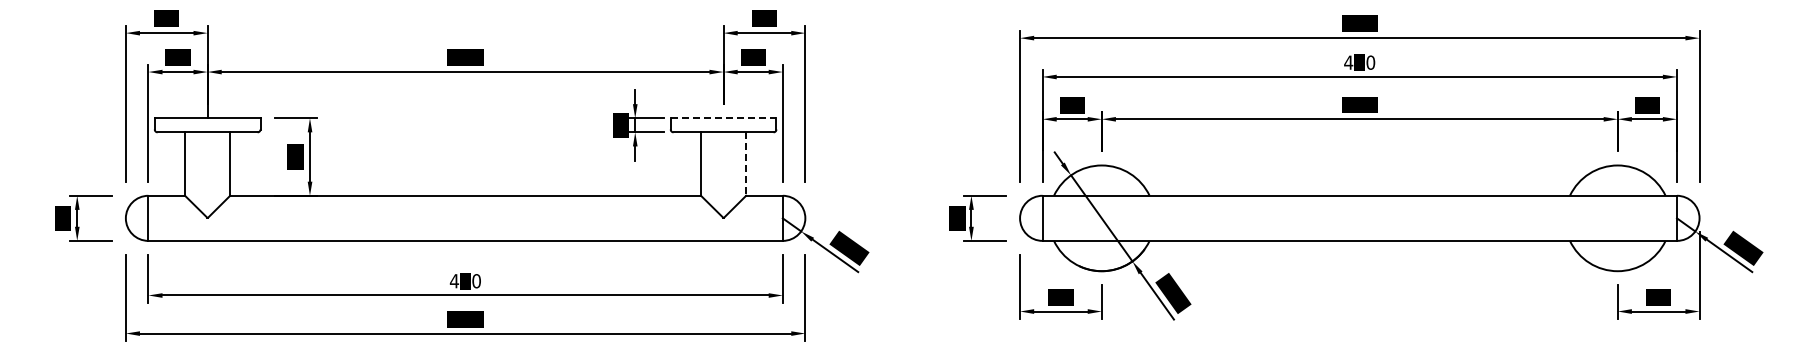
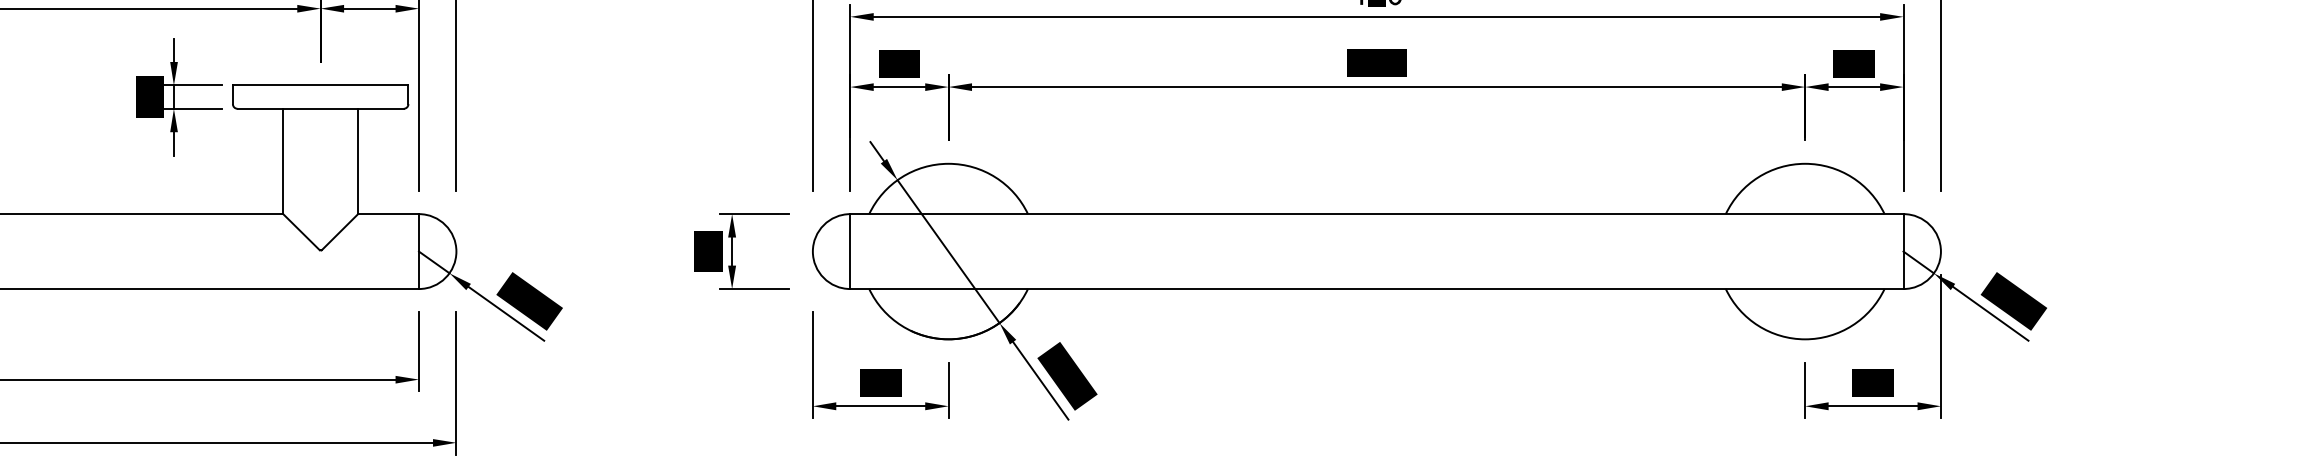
line: (723, 118) -> (320, 85), dashed -> solid
line: (746, 164) -> (358, 162), dashed -> solid

